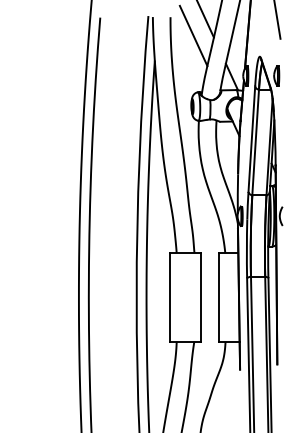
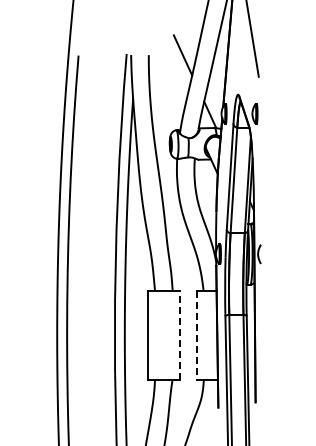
line: (193, 35) -> (171, 73), removed
line: (201, 296) -> (179, 334), solid -> dashed
line: (219, 297) -> (197, 335), solid -> dashed

